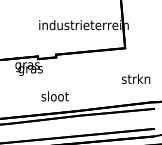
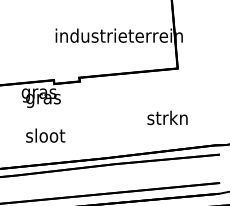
text: (136, 78) -> (168, 117), moved
text: (54, 96) -> (44, 135), moved

